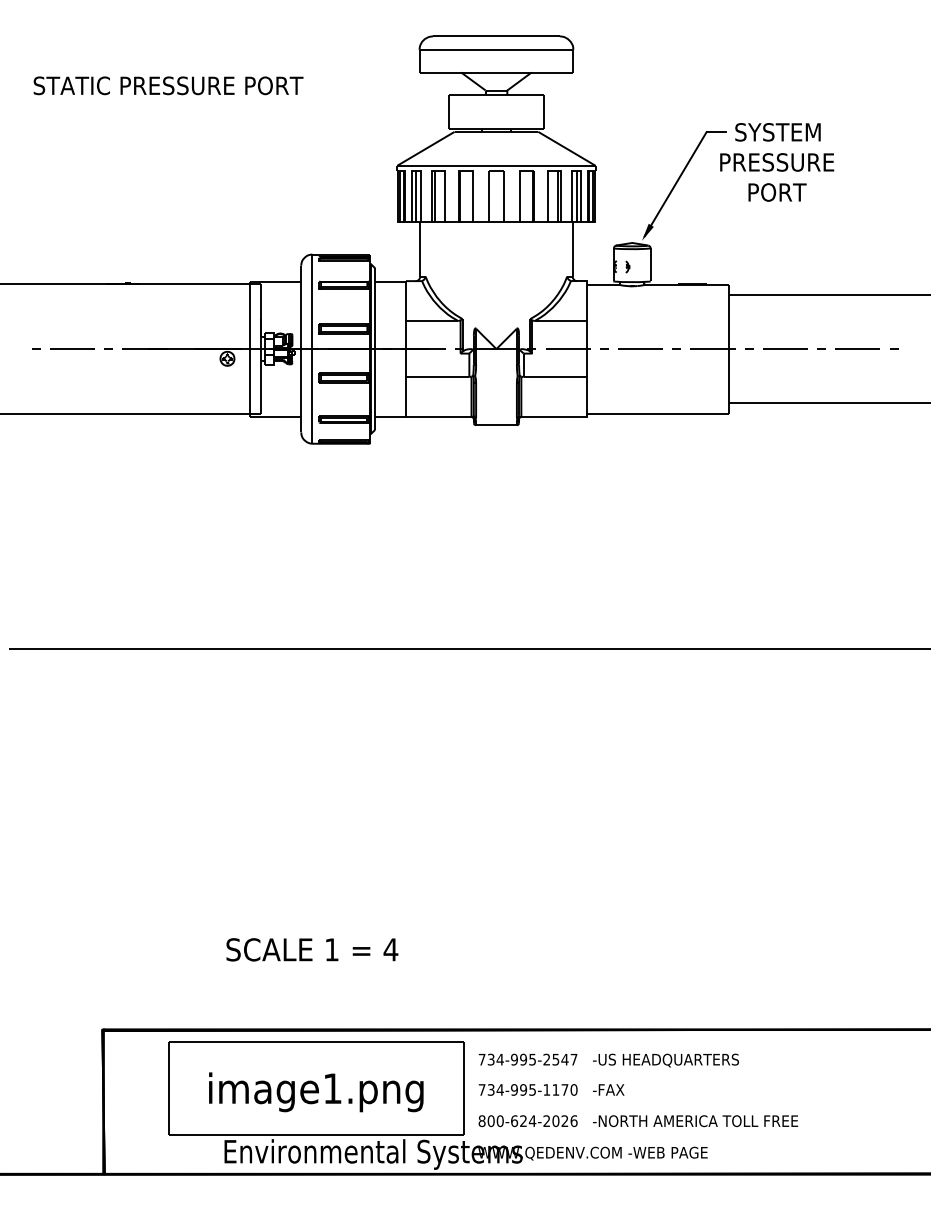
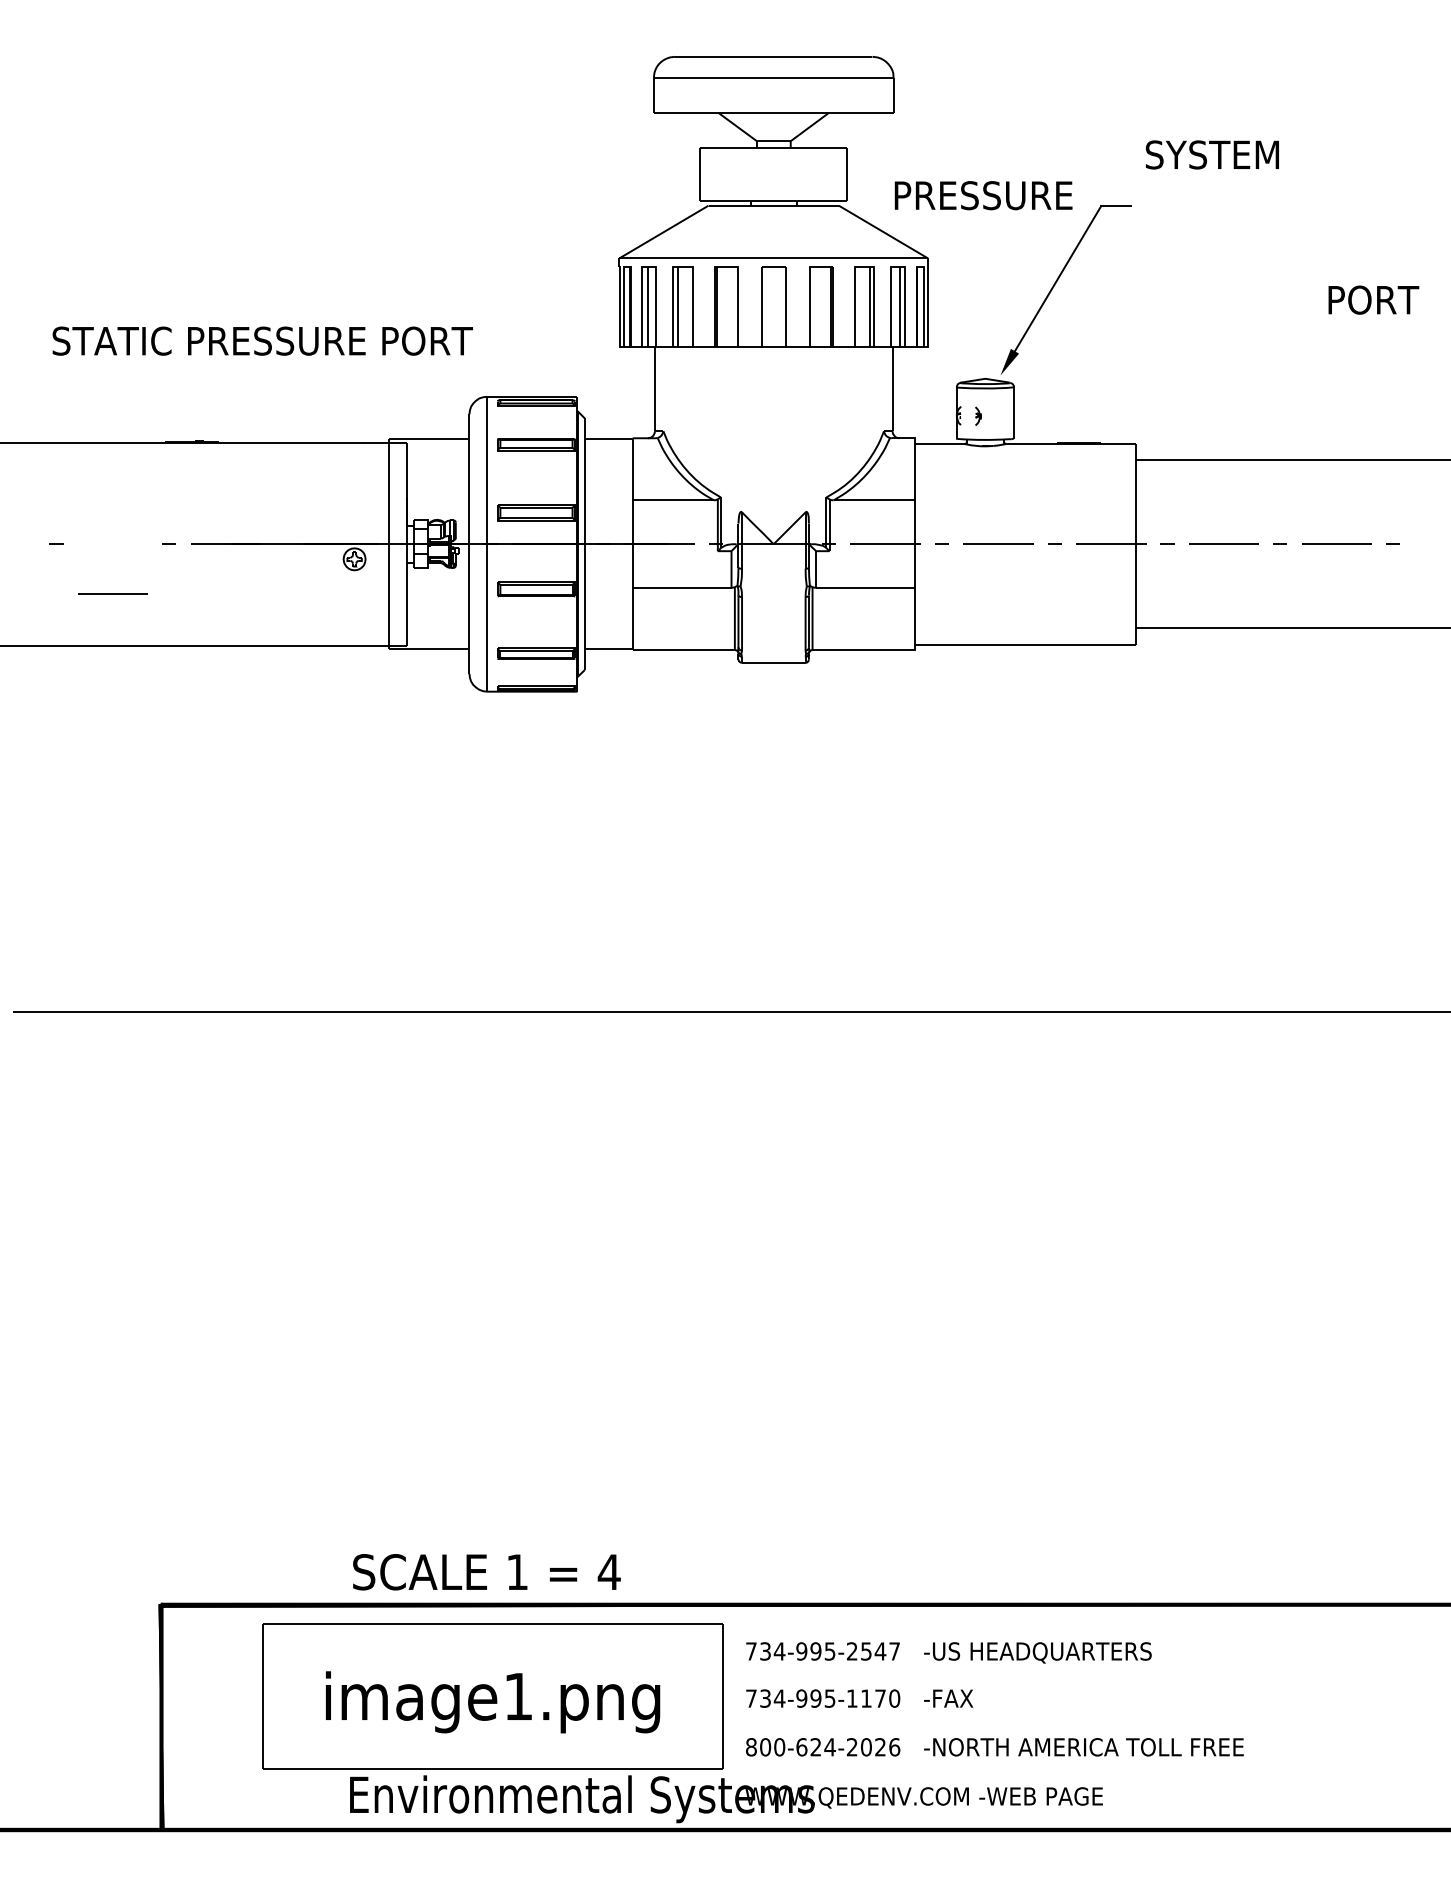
text: (168, 85) -> (262, 340), moved
text: (777, 132) -> (1211, 155), moved
text: (777, 162) -> (984, 195), moved
text: (777, 192) -> (1373, 300), moved
line: (72, 348) -> (113, 593), moved
text: (312, 949) -> (487, 1571), moved

